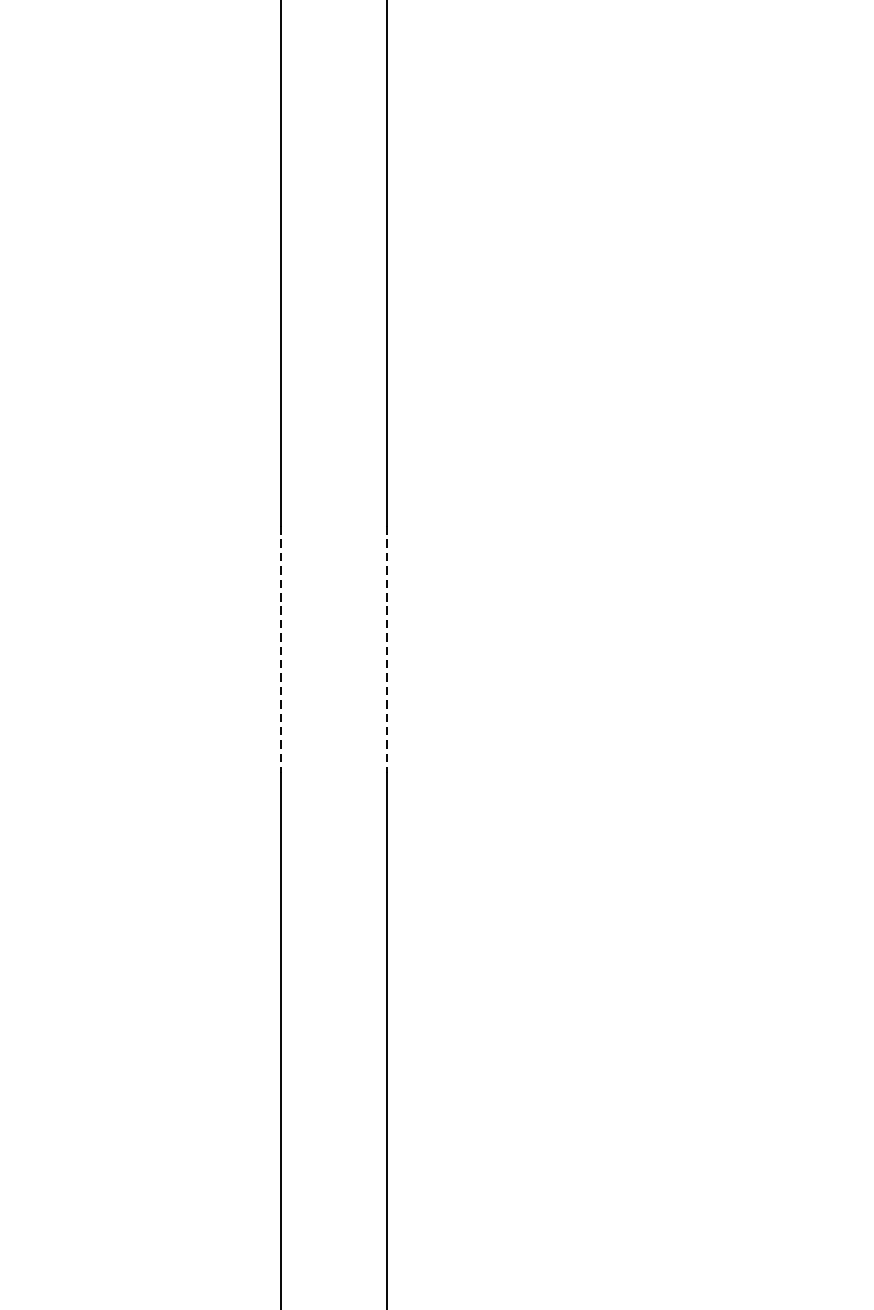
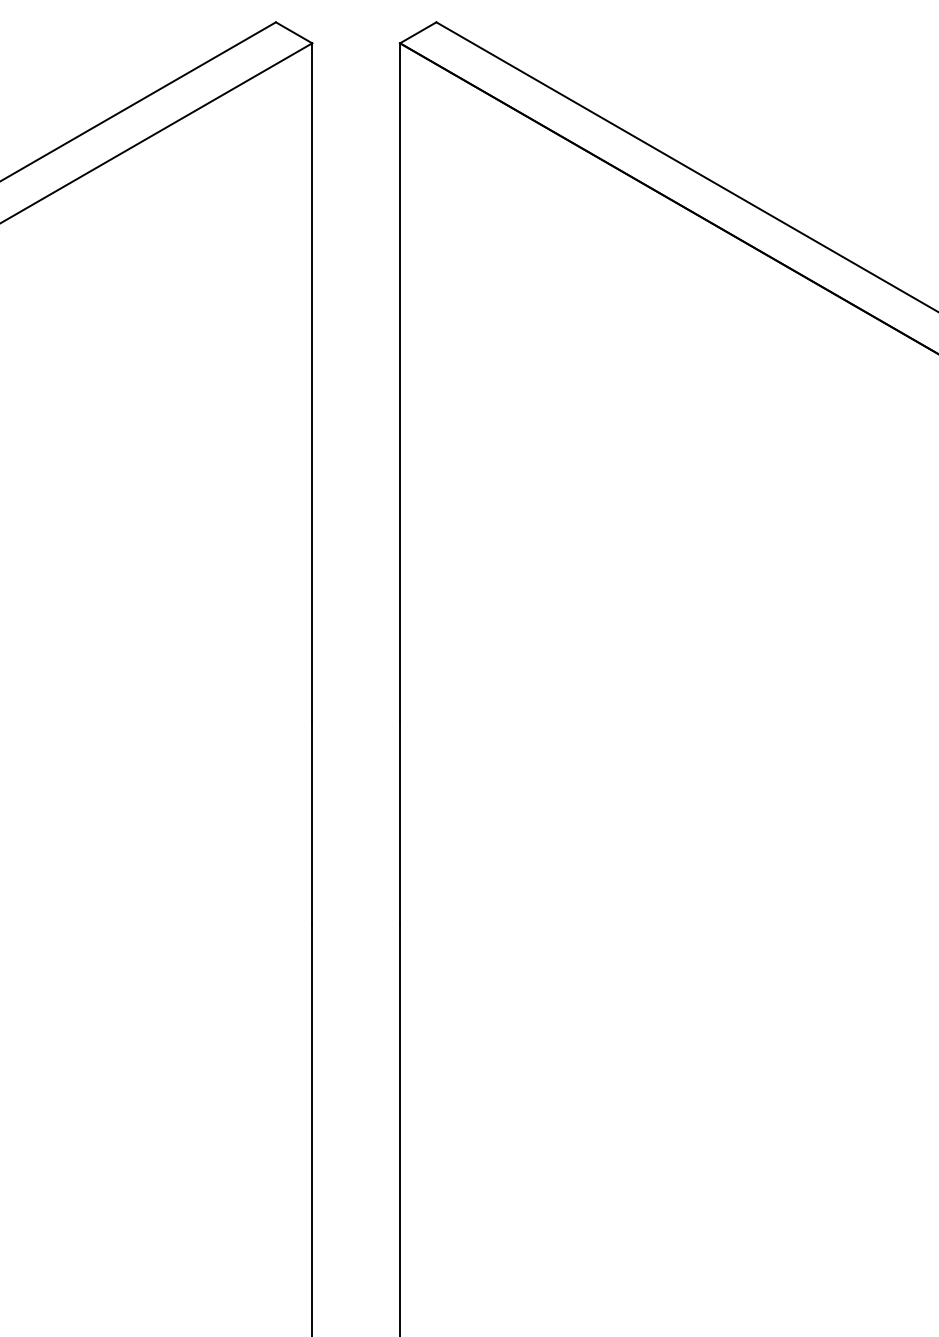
line: (280, 650) -> (312, 823), dashed -> solid
line: (388, 650) -> (400, 823), dashed -> solid

